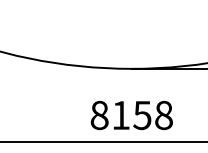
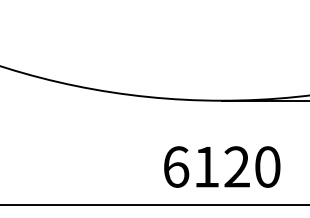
text: (131, 115) -> (221, 166), 8158 -> 6120

